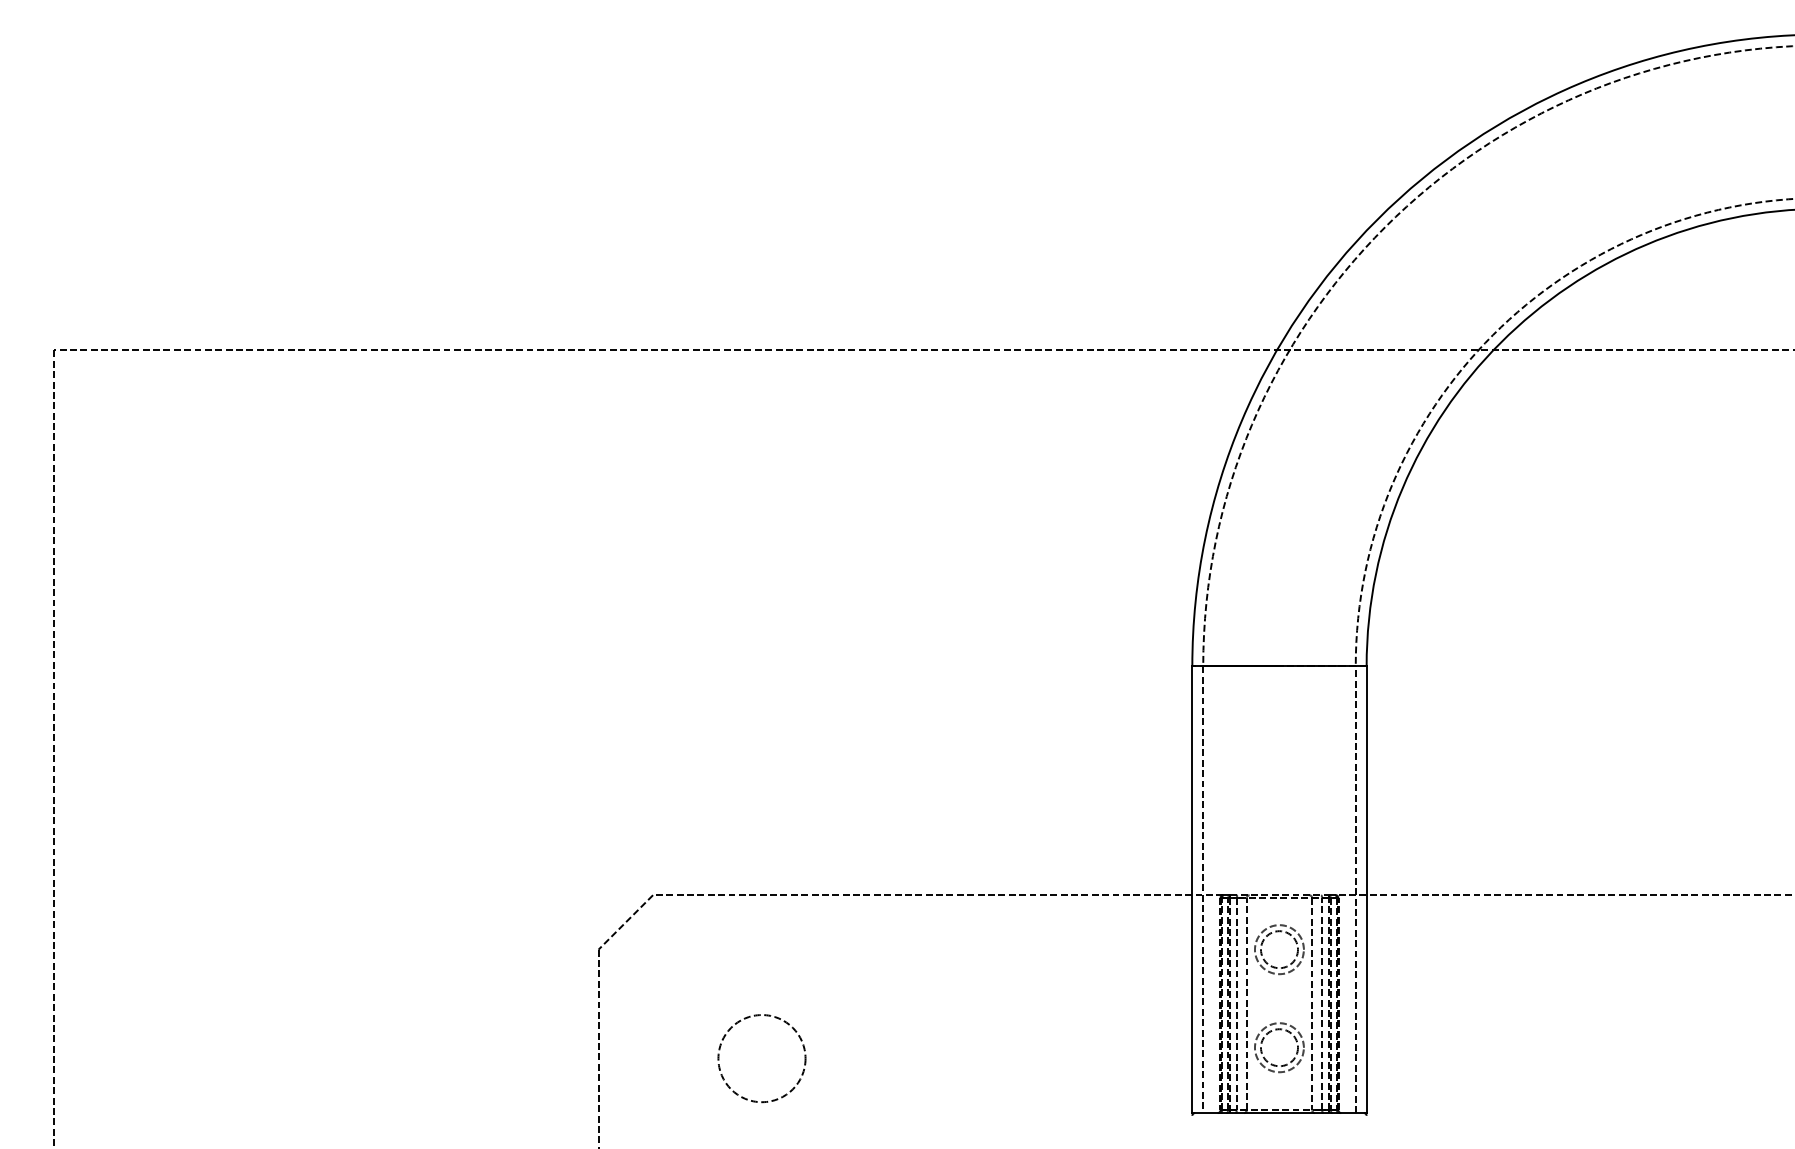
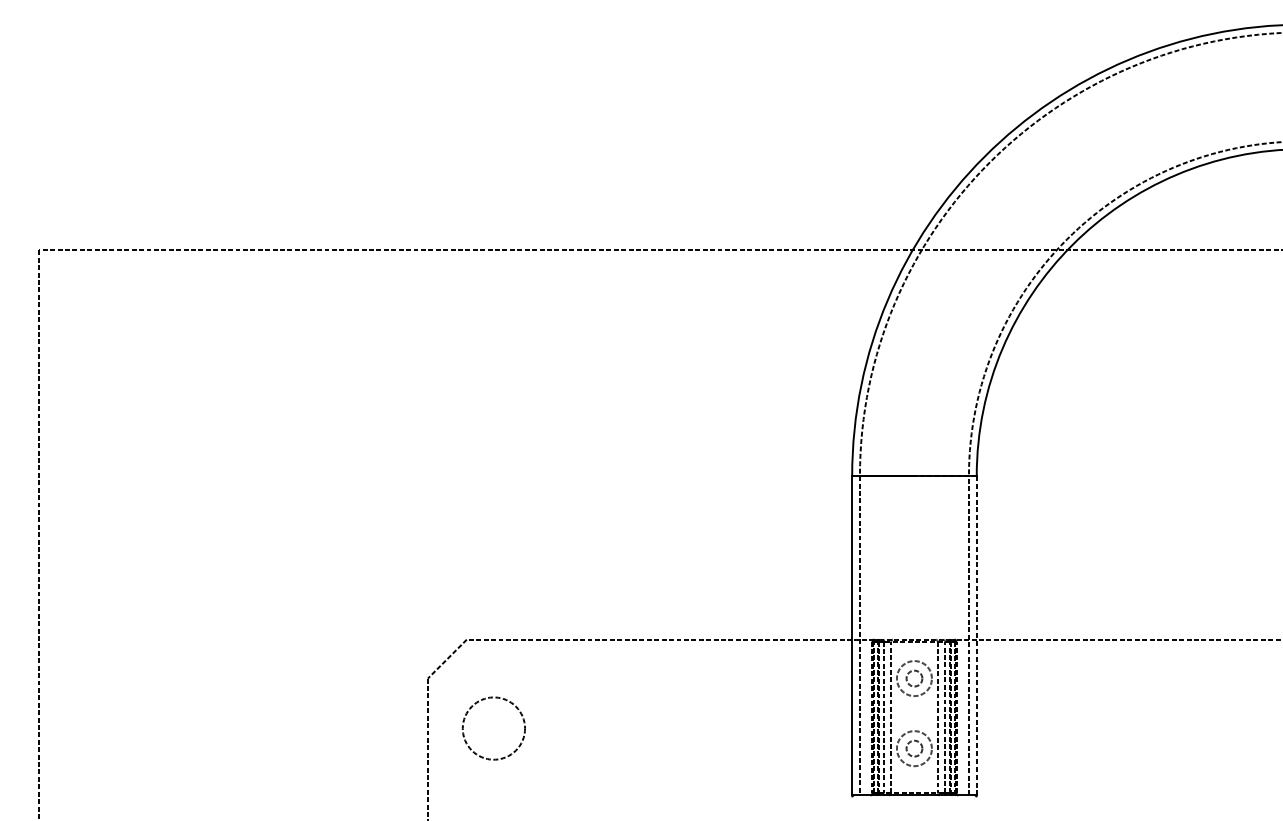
line: (1366, 889) -> (976, 635), solid -> dashed
circle: (1279, 949) -> (914, 678), size x0.6
circle: (1279, 1047) -> (914, 748), size x0.6
circle: (761, 1058) -> (493, 728), moved

